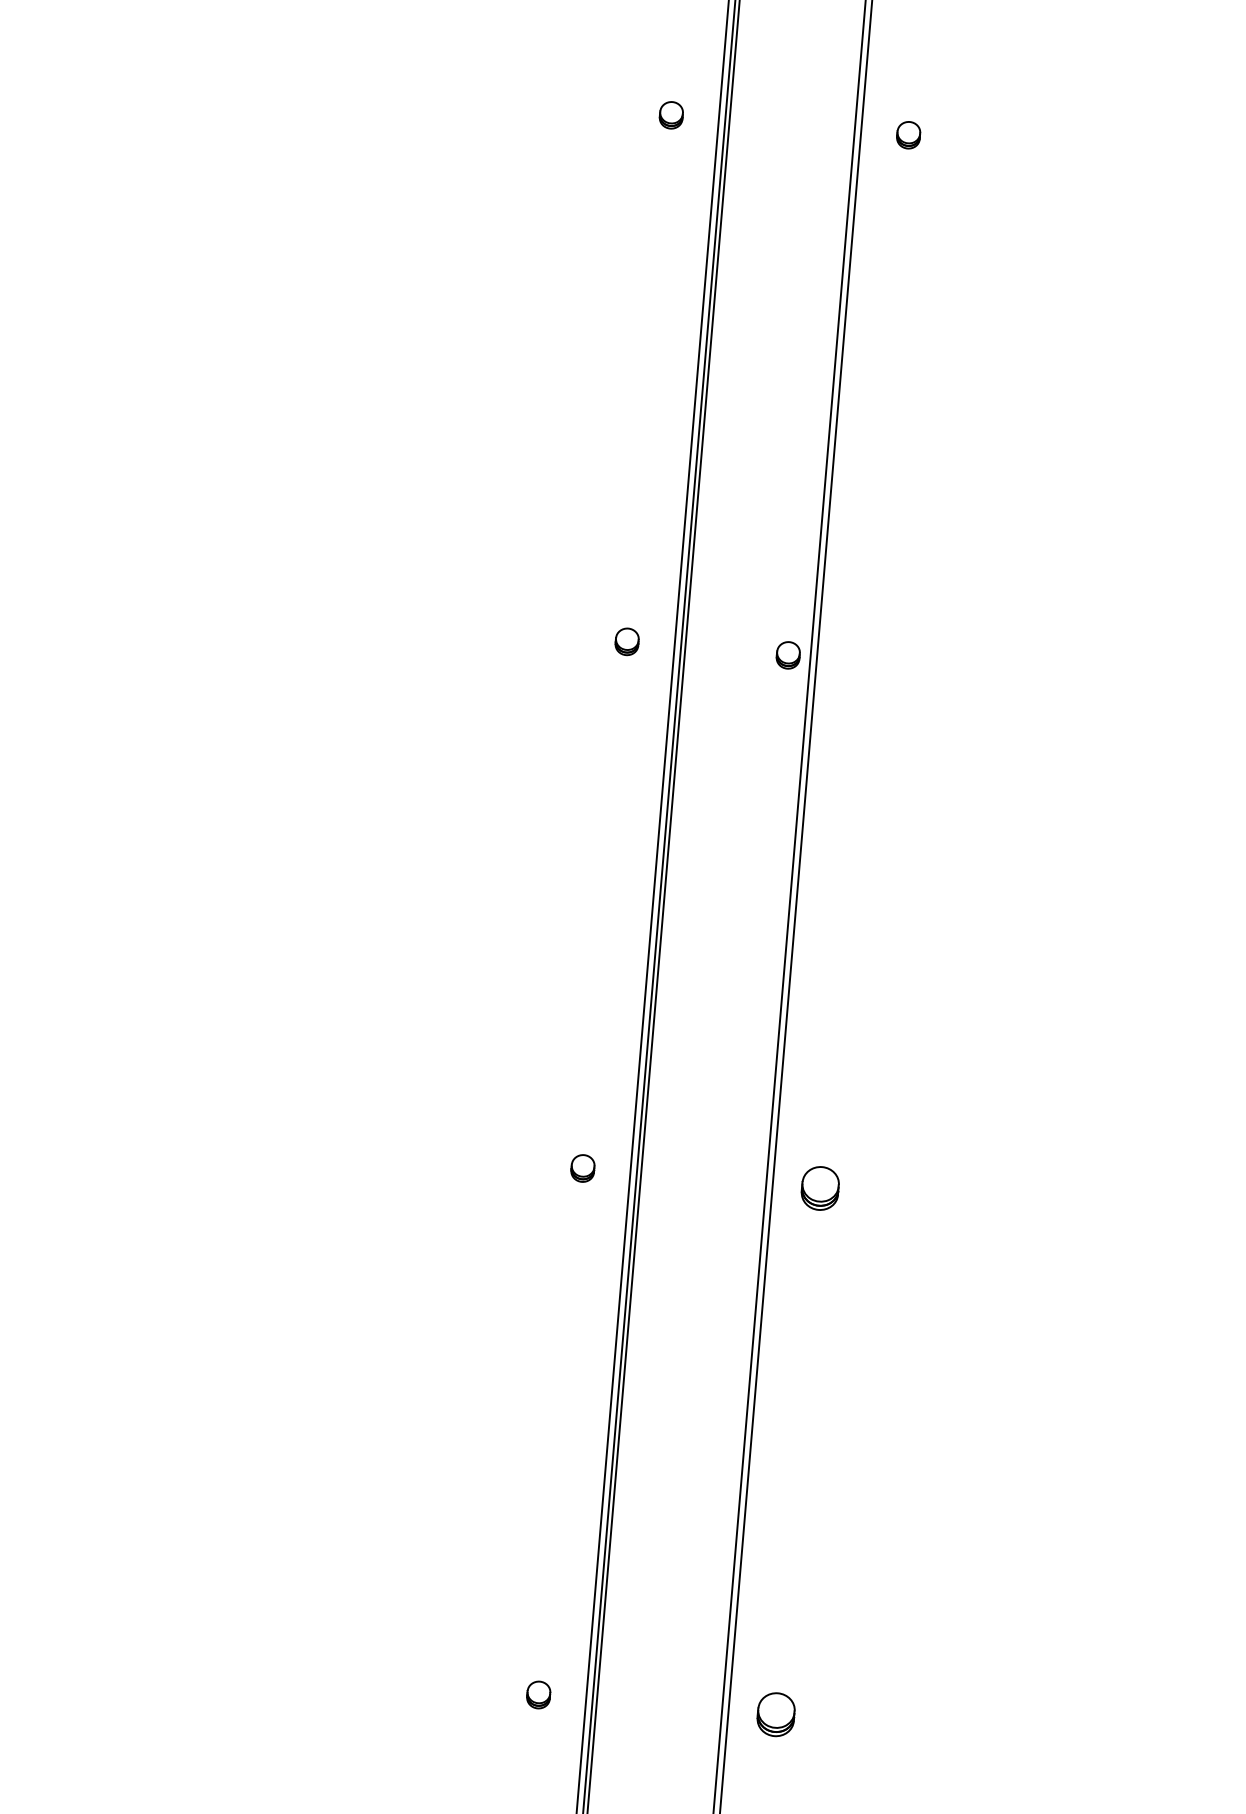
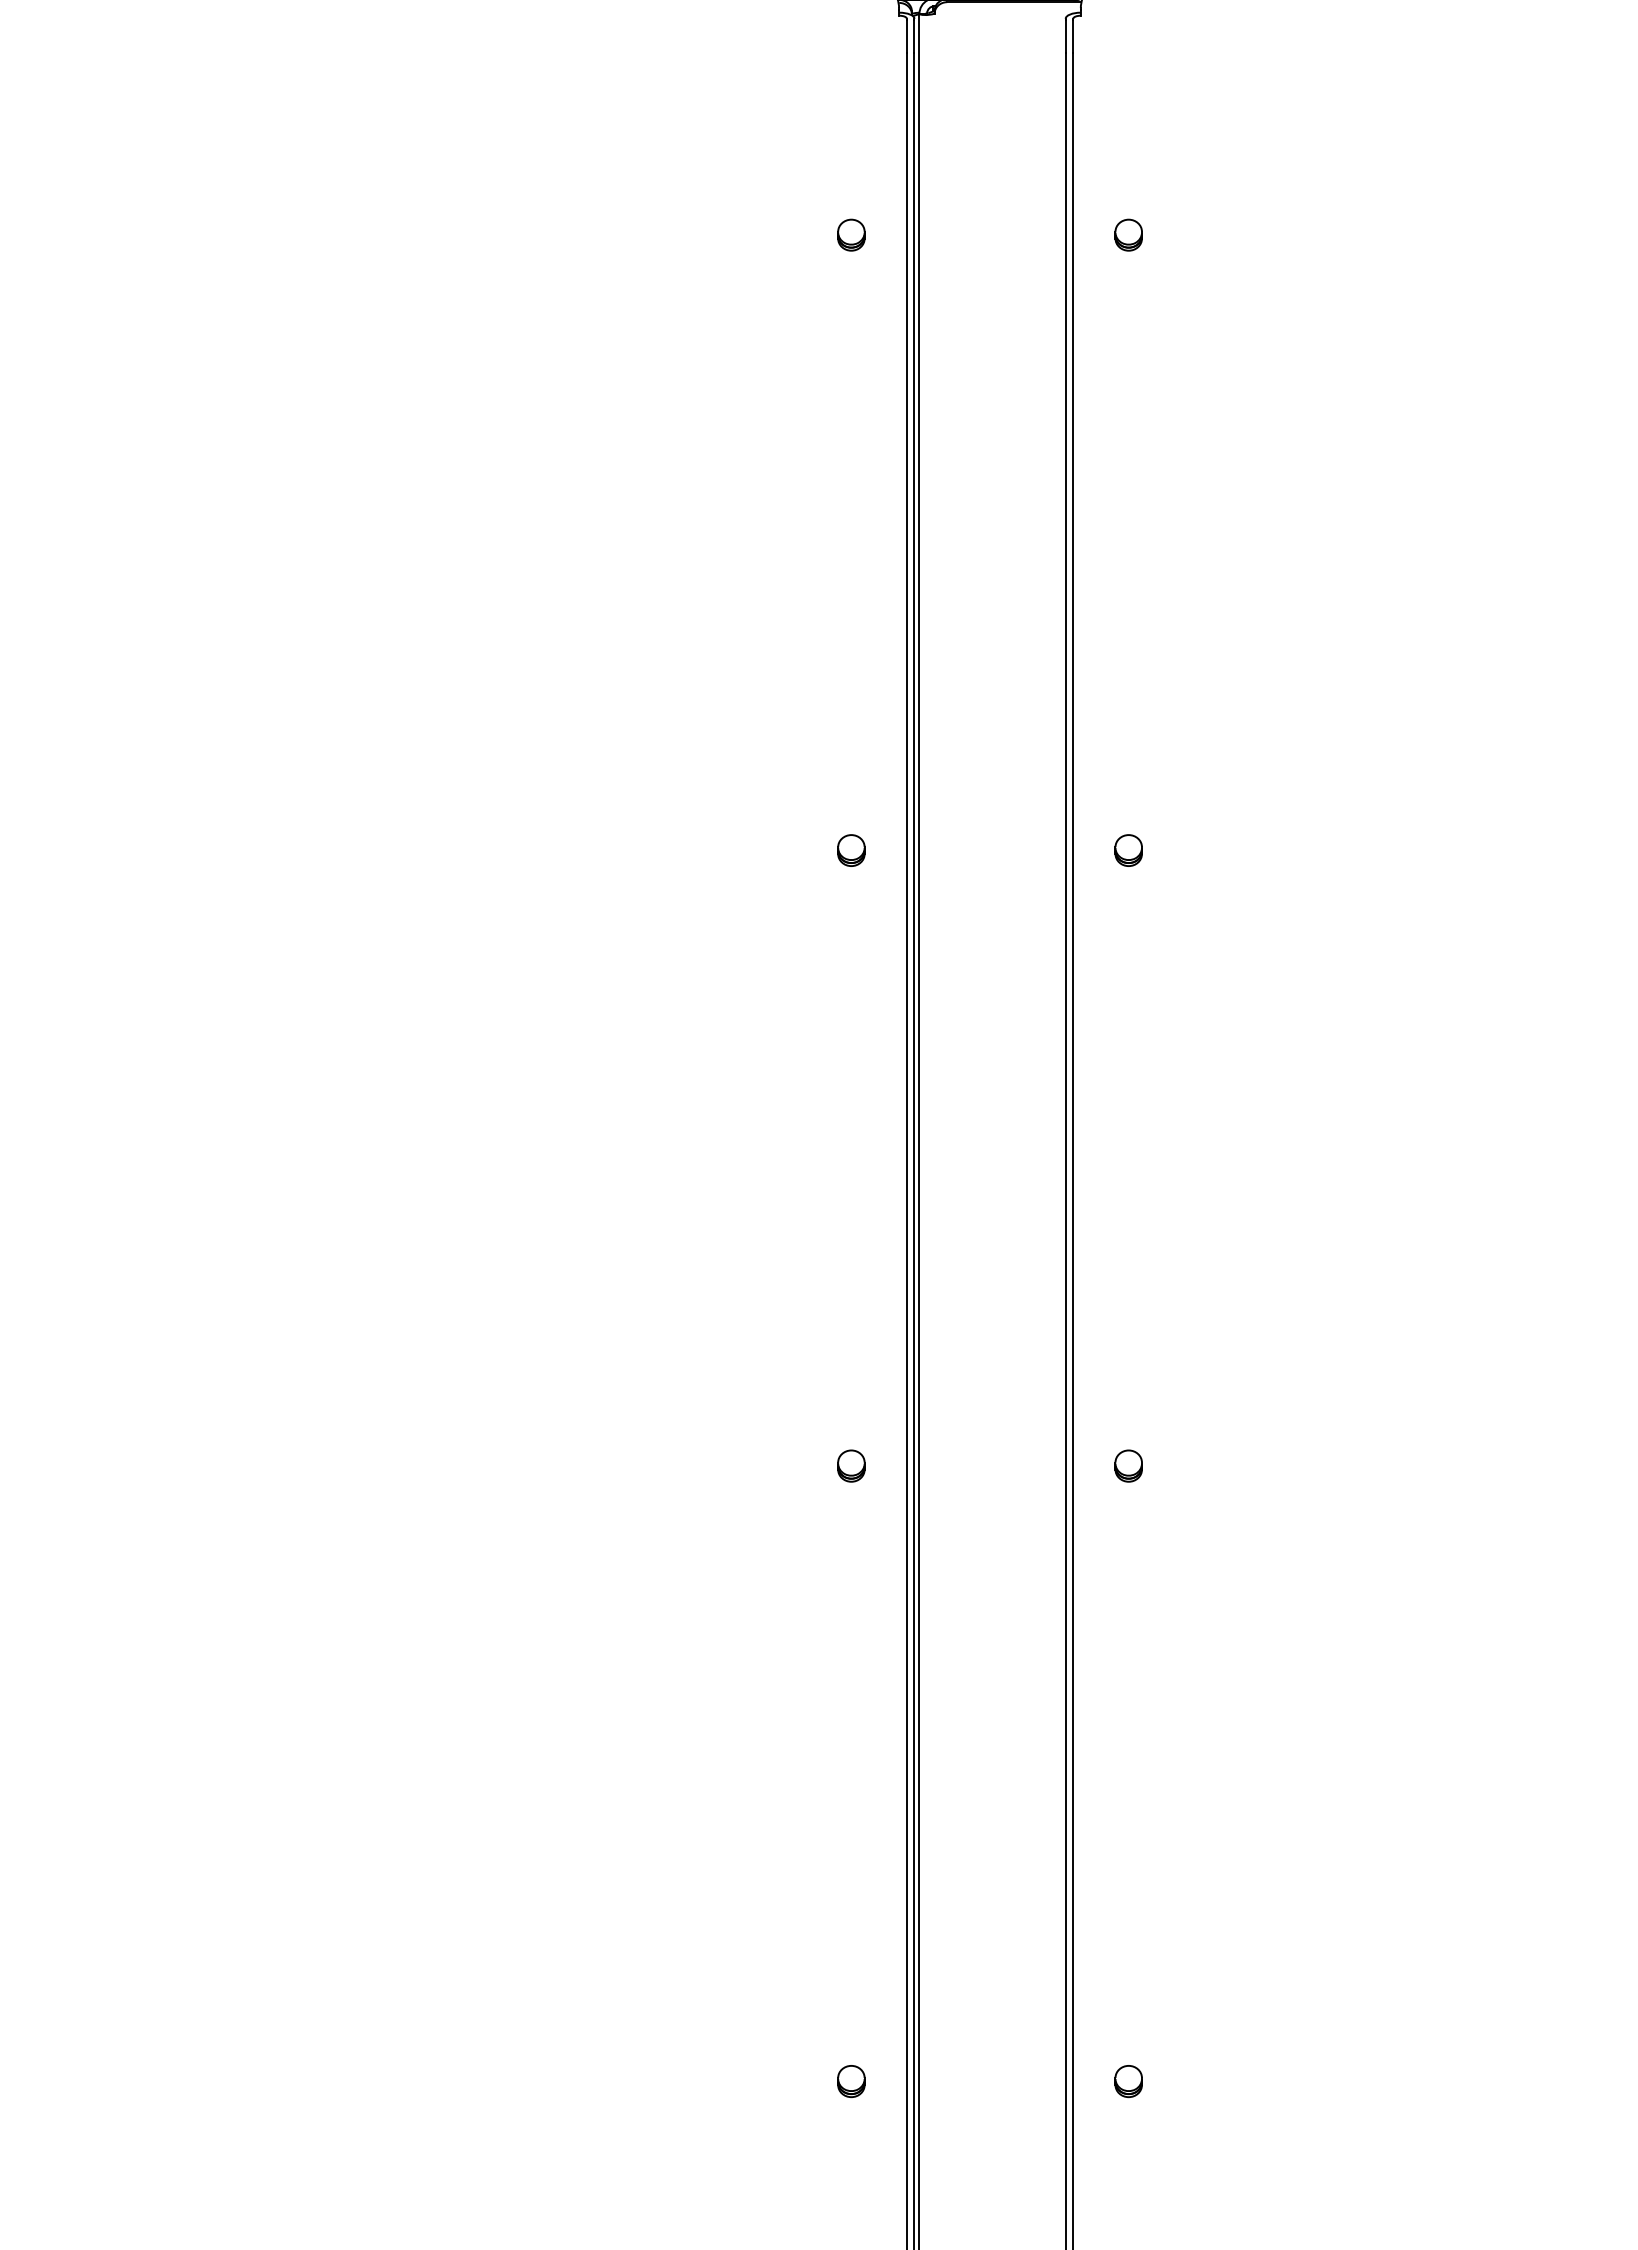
part: (788, 655) -> (1128, 850), moved
part: (820, 1187) -> (1128, 1465), size x0.62
part: (775, 1714) -> (1128, 2081), size x0.62

